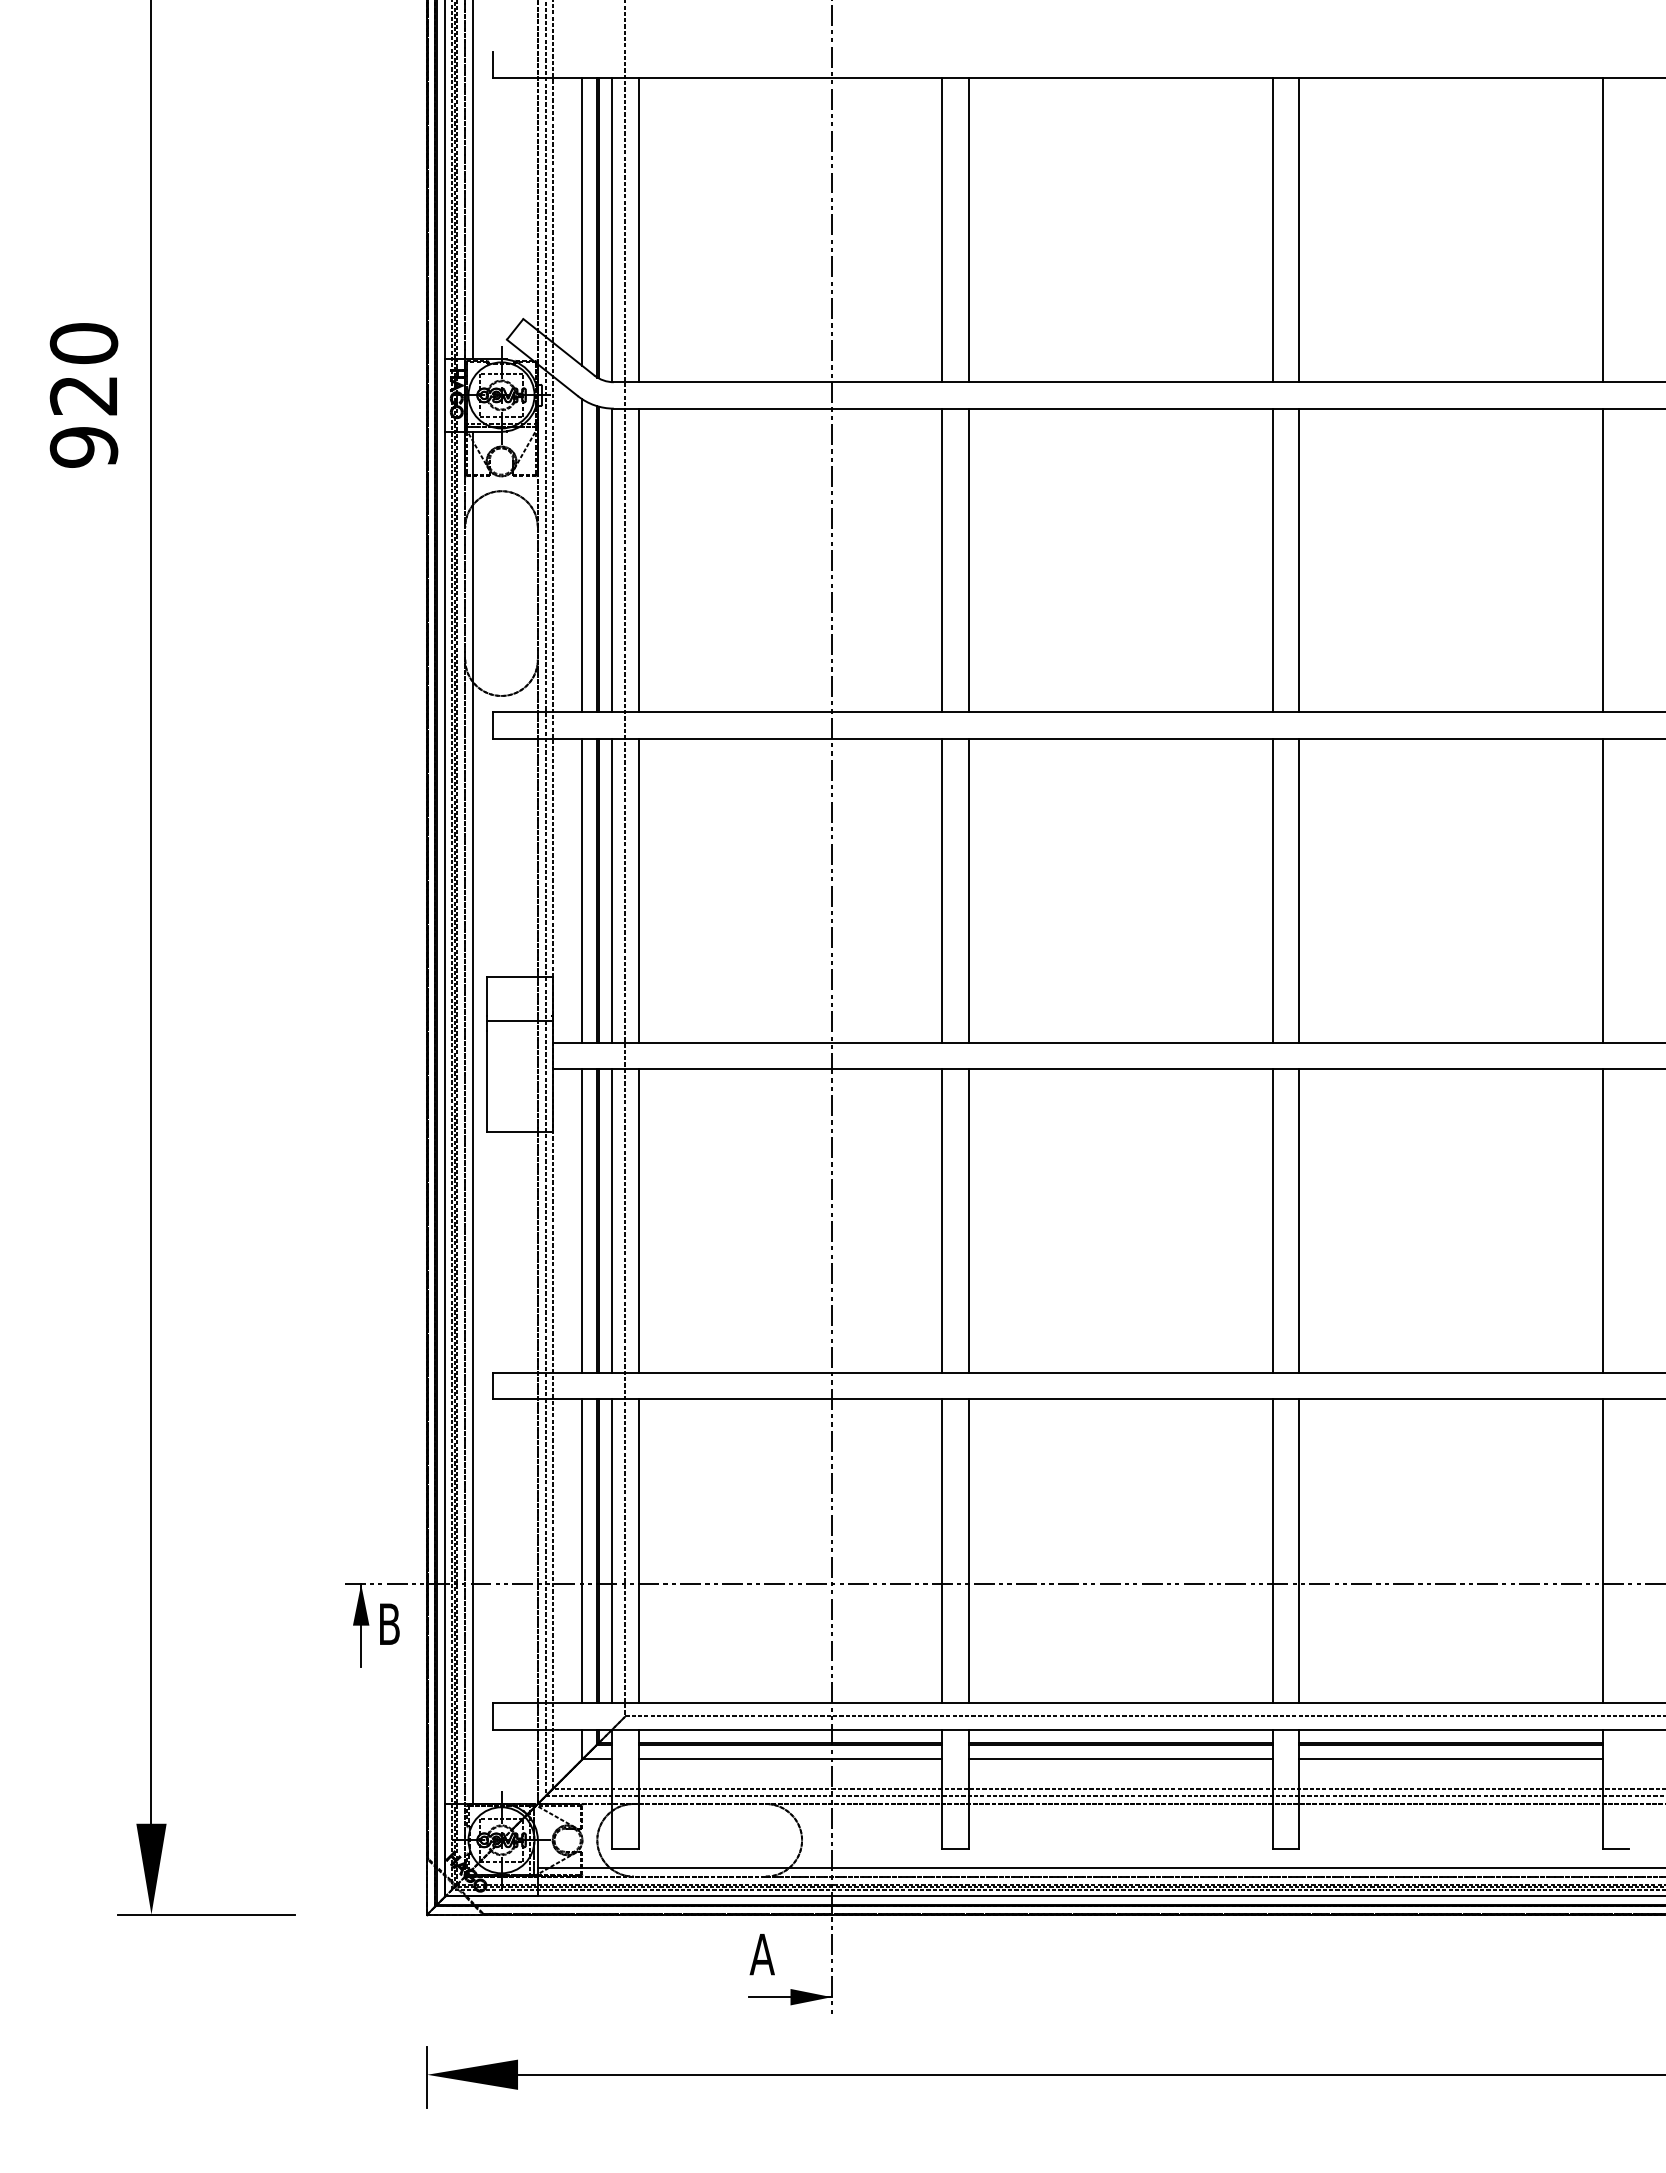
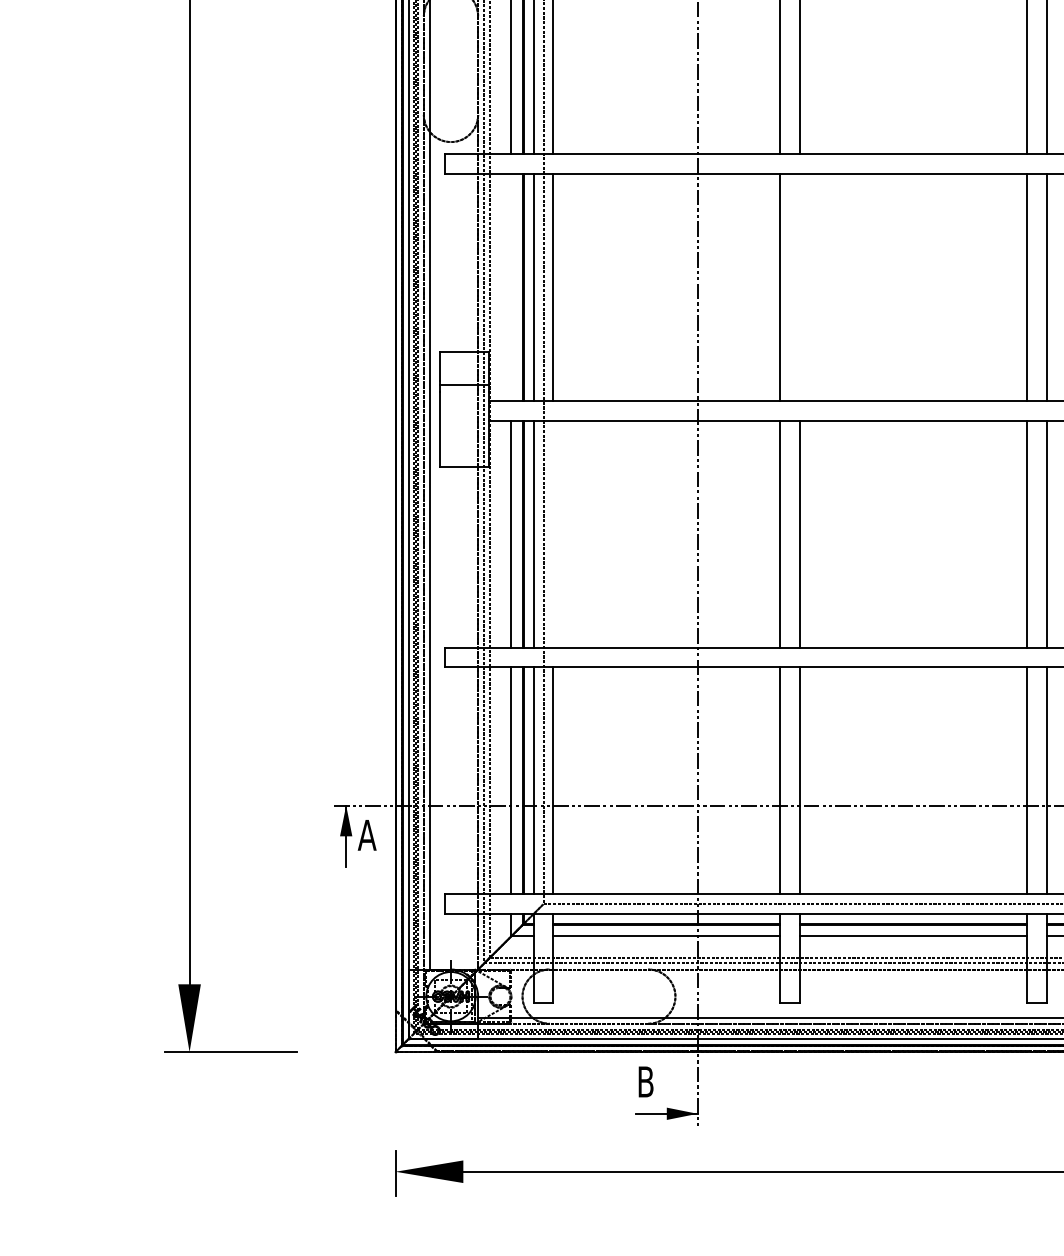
line: (582, 890) -> (511, 287), removed
line: (968, 890) -> (799, 287), removed
line: (638, 1220) -> (553, 533), removed
text: (388, 1623) -> (366, 834), B -> A
text: (761, 1954) -> (645, 1081), A -> B

